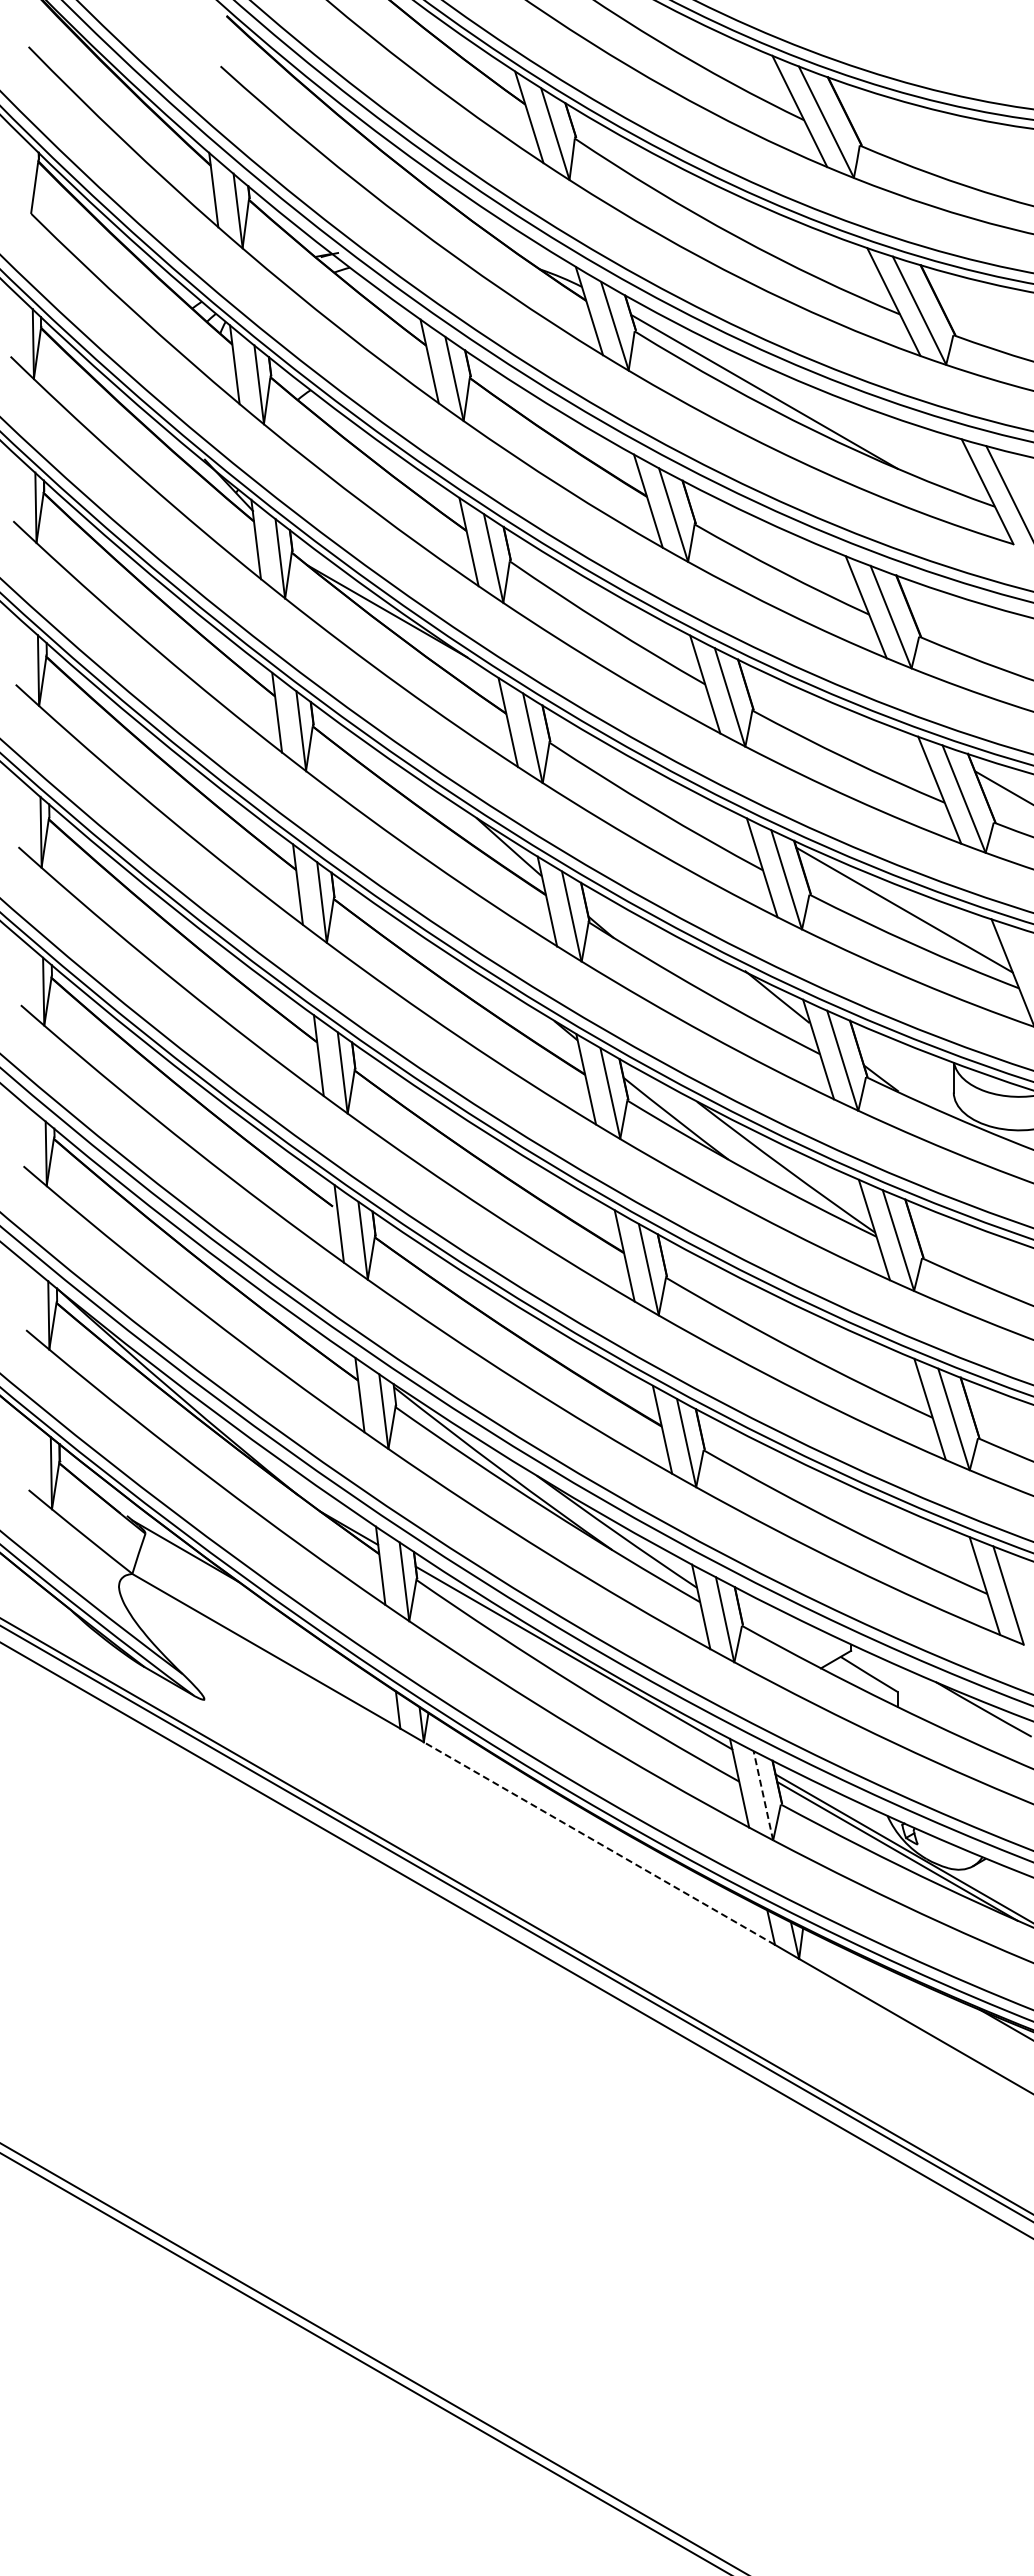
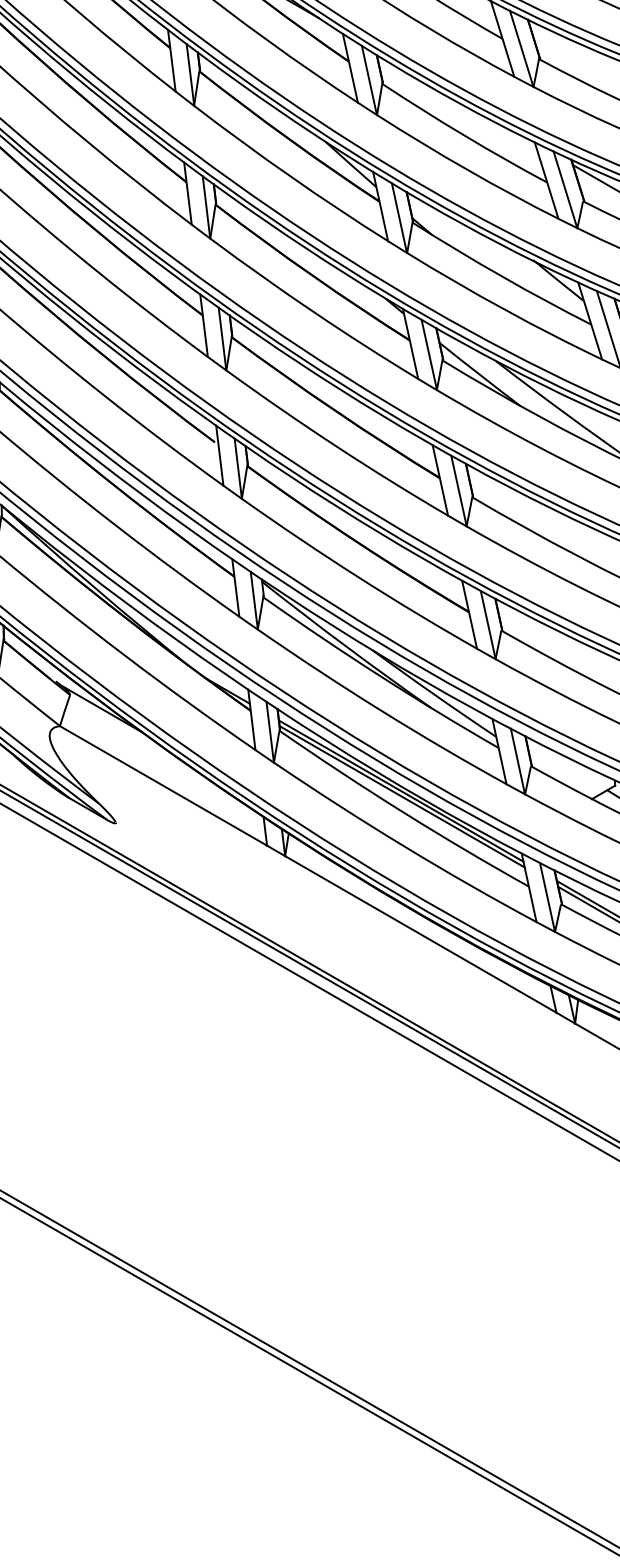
line: (575, 1664) -> (402, 796), added
line: (763, 1795) -> (547, 897), dashed -> solid
line: (599, 1843) -> (420, 934), dashed -> solid

